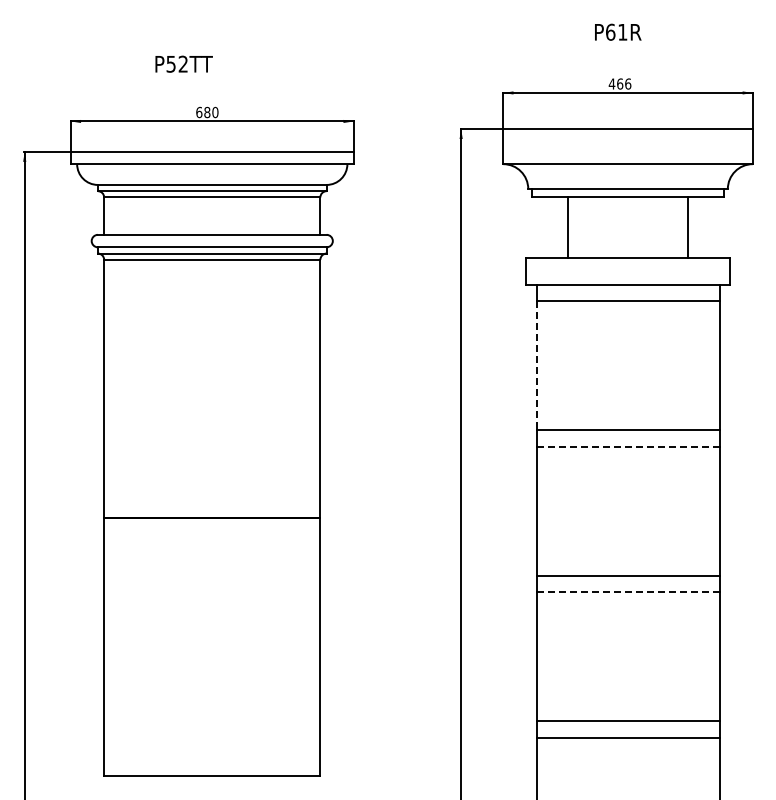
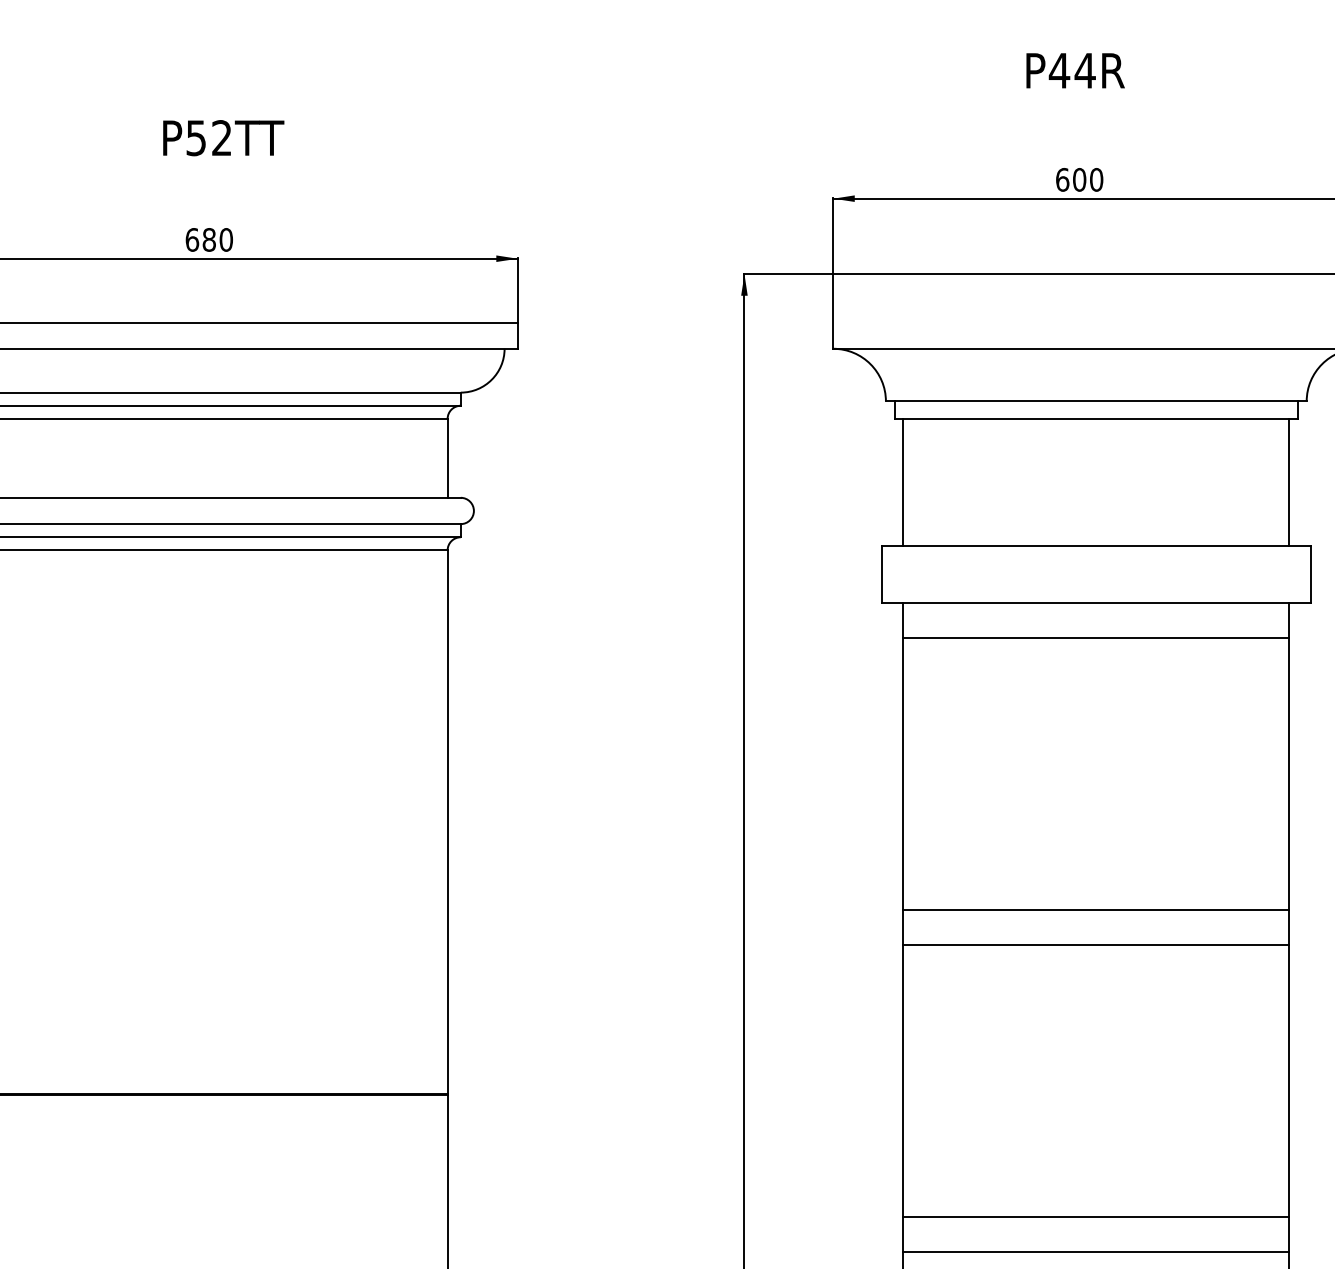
text: (616, 31) -> (1071, 69), P61R -> P44R
text: (183, 63) -> (222, 136), moved
text: (619, 83) -> (1078, 178), 466 -> 600
line: (567, 227) -> (903, 482), moved
line: (687, 227) -> (1289, 482), moved
line: (536, 366) -> (903, 775), dashed -> solid
line: (628, 446) -> (1097, 944), dashed -> solid
line: (628, 592) -> (1097, 1251), dashed -> solid

